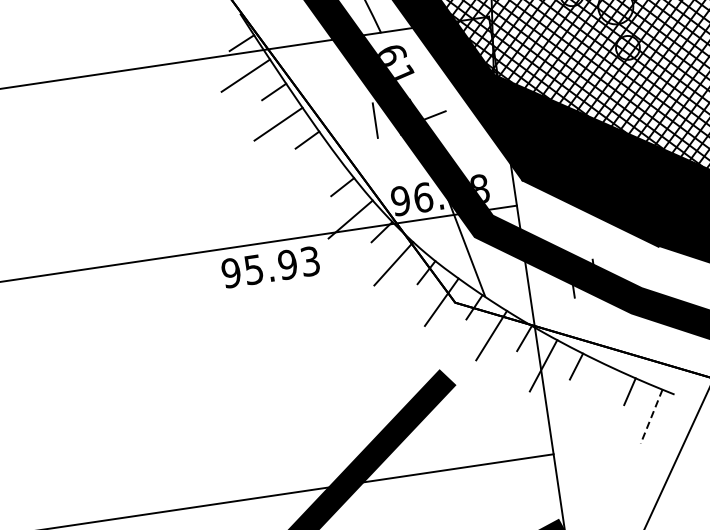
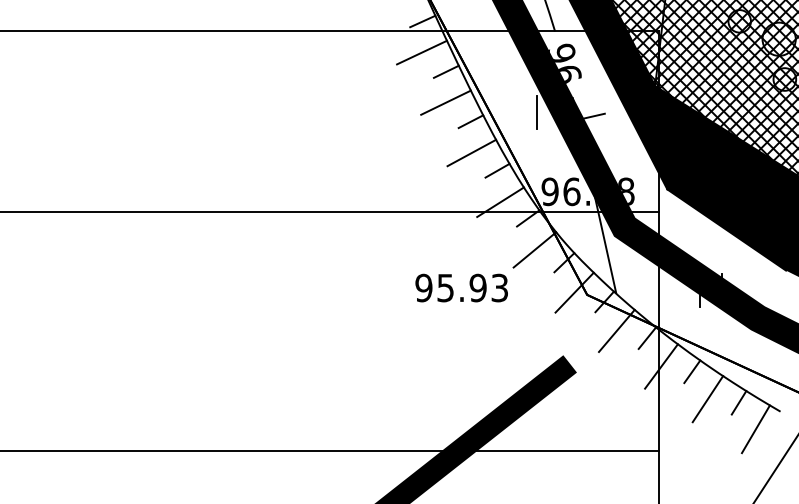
text: (396, 64) -> (565, 63), 61 -> 96
line: (312, 172) -> (471, 152), added
text: (270, 266) -> (461, 287), moved
line: (596, 393) -> (707, 399), added
line: (651, 416) -> (755, 429), dashed -> solid

